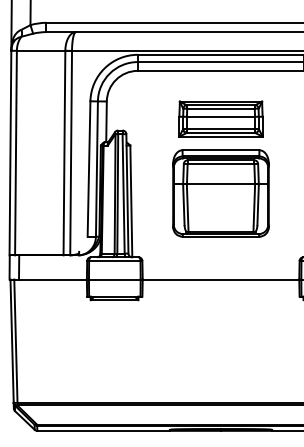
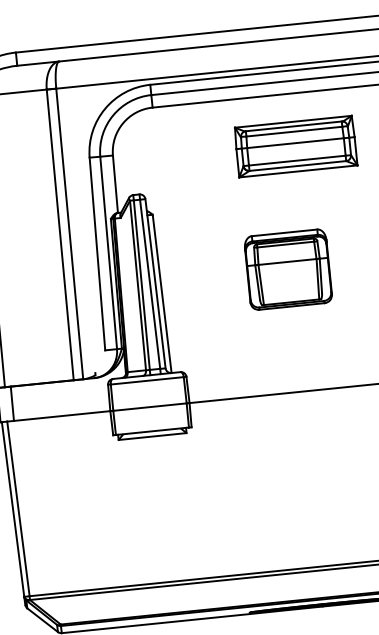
part: (220, 118) -> (295, 145), moved
part: (220, 193) -> (287, 269), size x0.6

